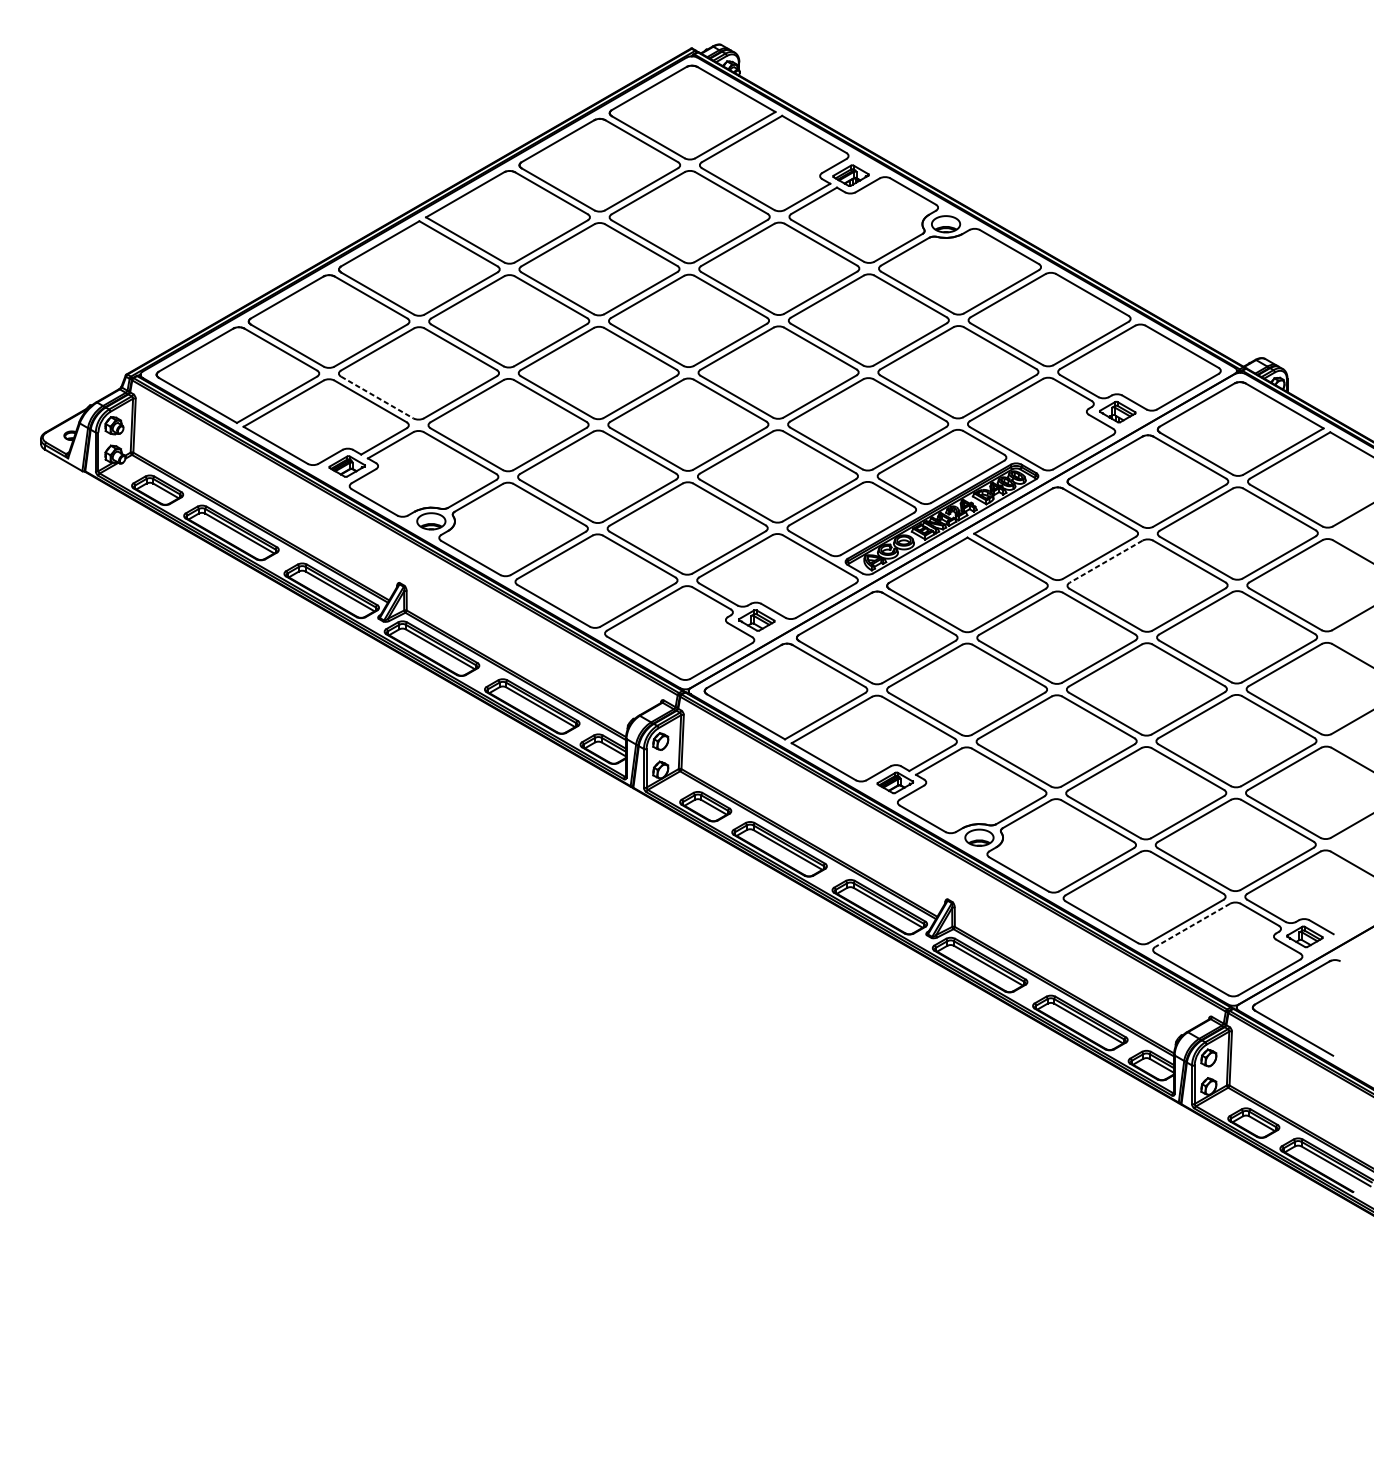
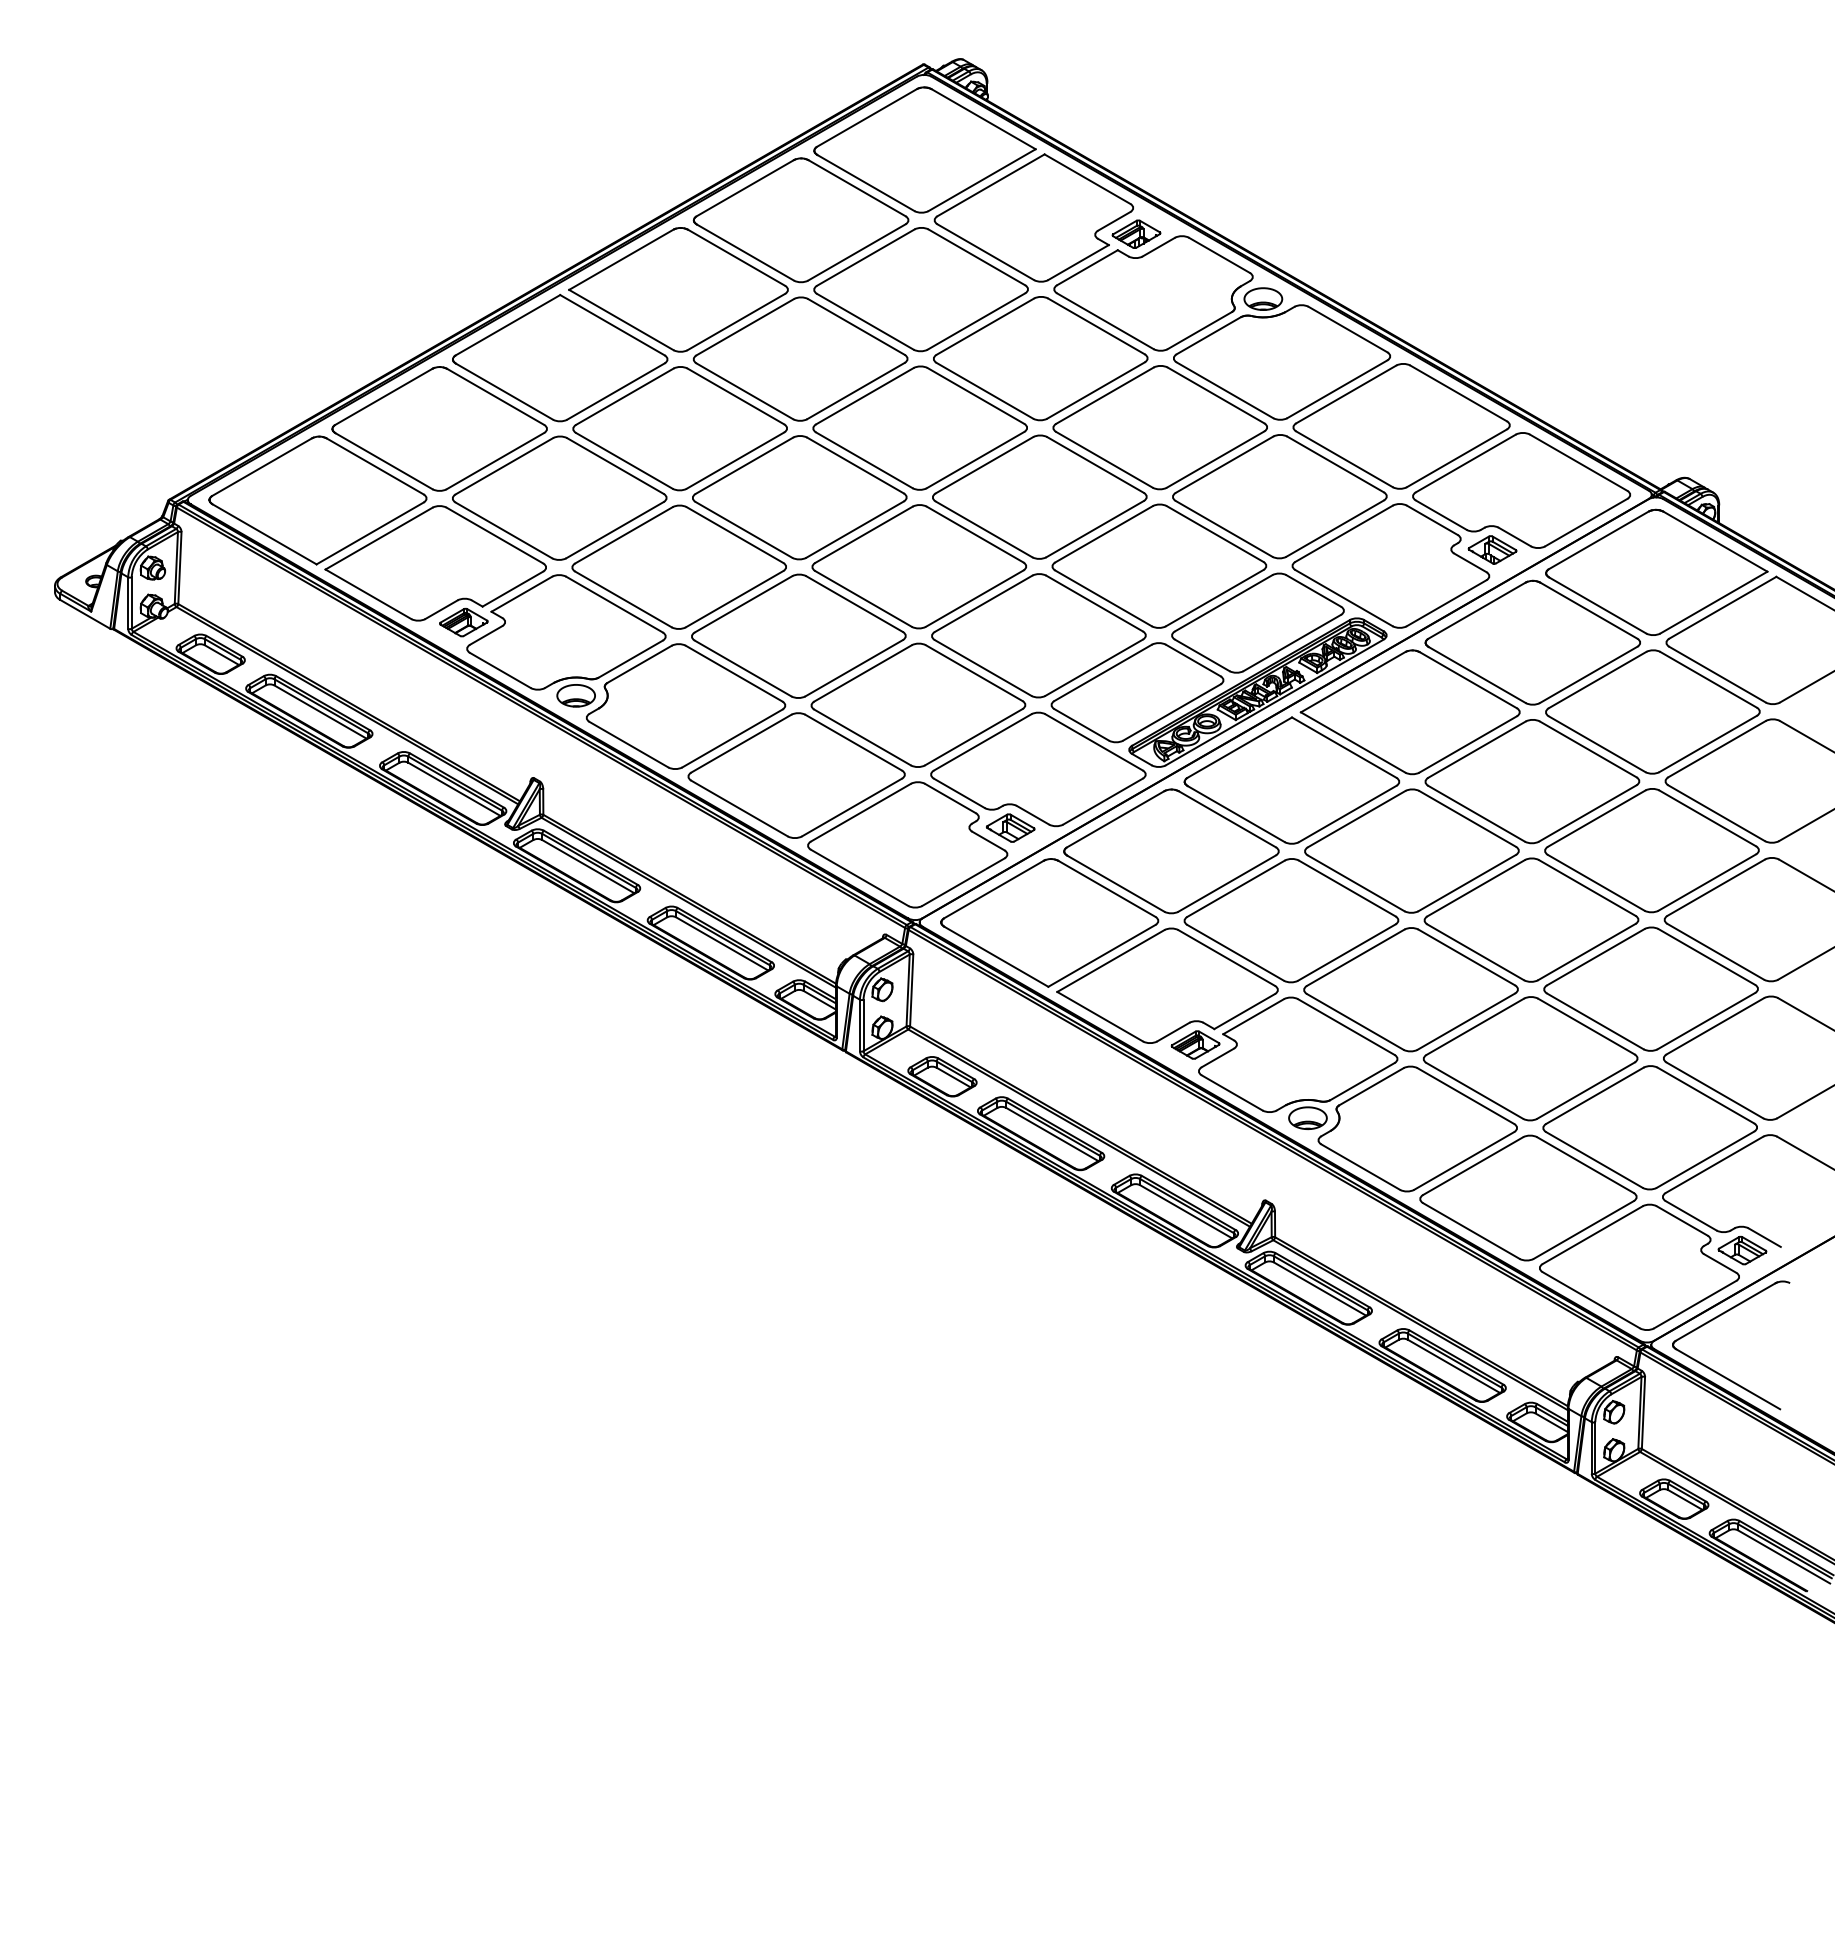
line: (376, 397) -> (503, 530), dashed -> solid
line: (1105, 561) -> (1476, 749), dashed -> solid
line: (1192, 925) -> (1592, 1235), dashed -> solid

